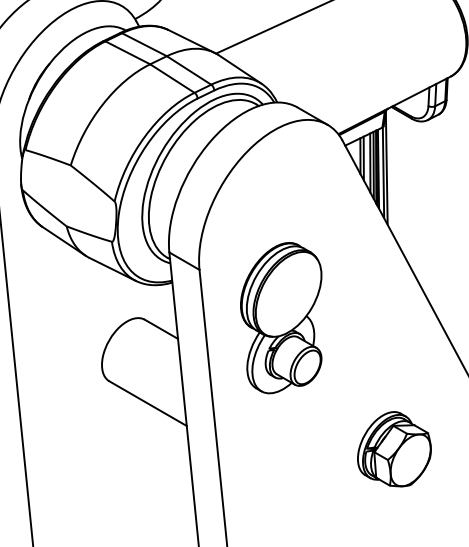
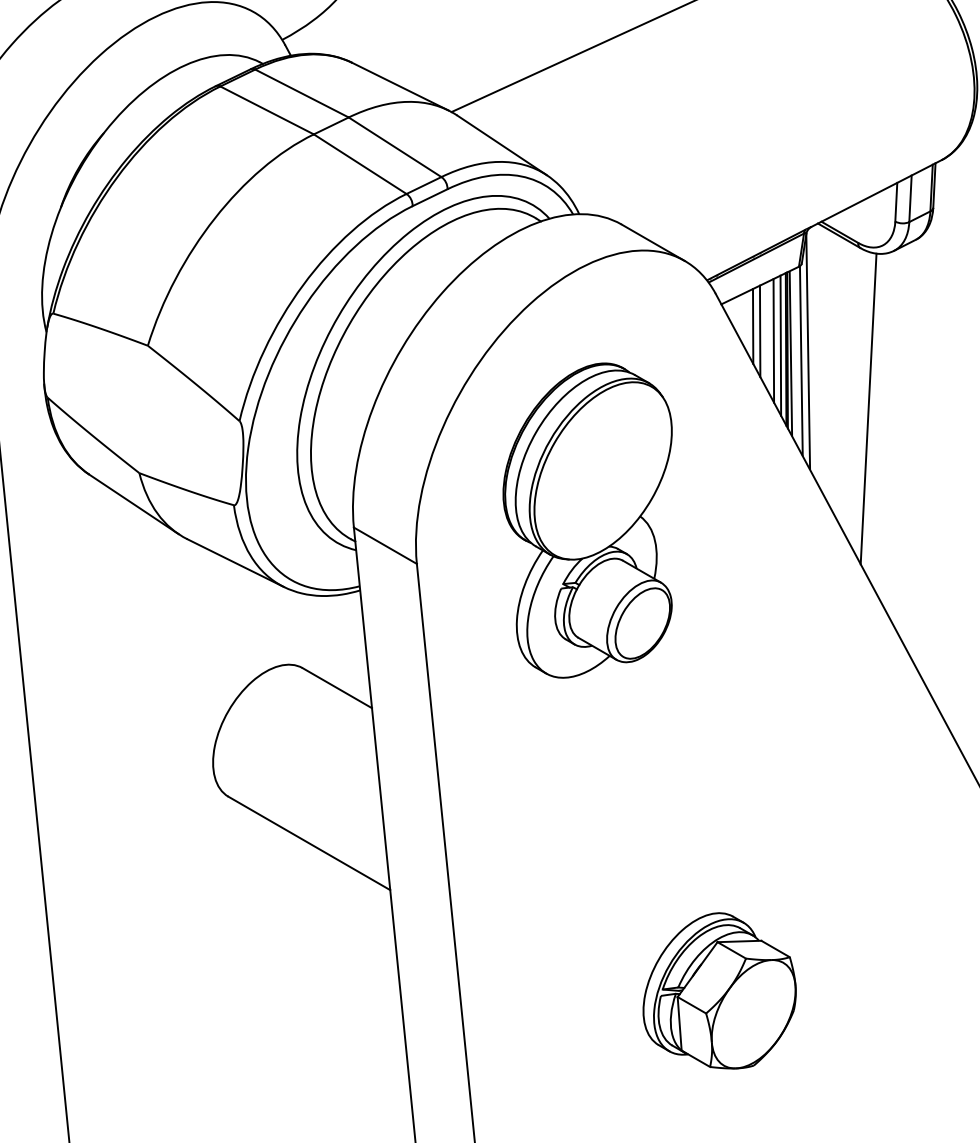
line: (415, 195) -> (868, 408), added
part: (281, 318) -> (588, 521), moved
part: (394, 449) -> (719, 991), moved

